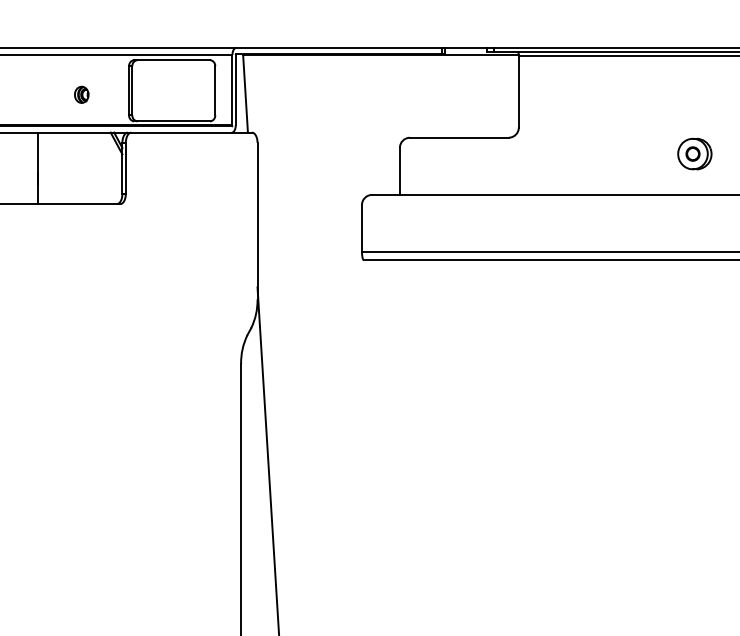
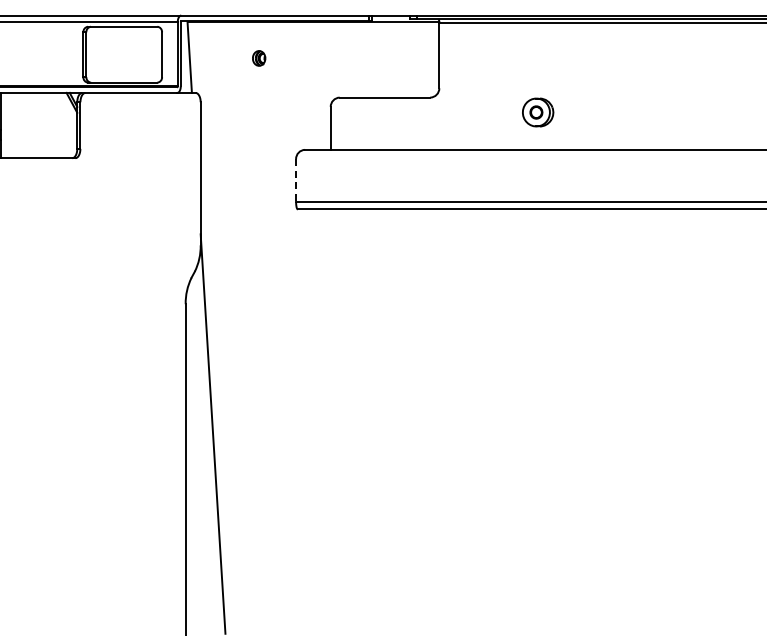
part: (82, 94) -> (259, 58), moved
part: (695, 154) -> (538, 112), moved
line: (362, 229) -> (296, 181), solid -> dashed

